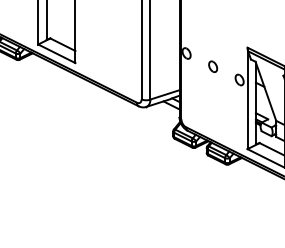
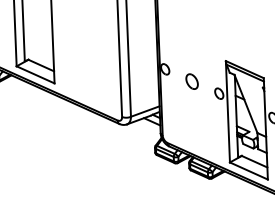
part: (213, 66) -> (192, 81), size x1.4

